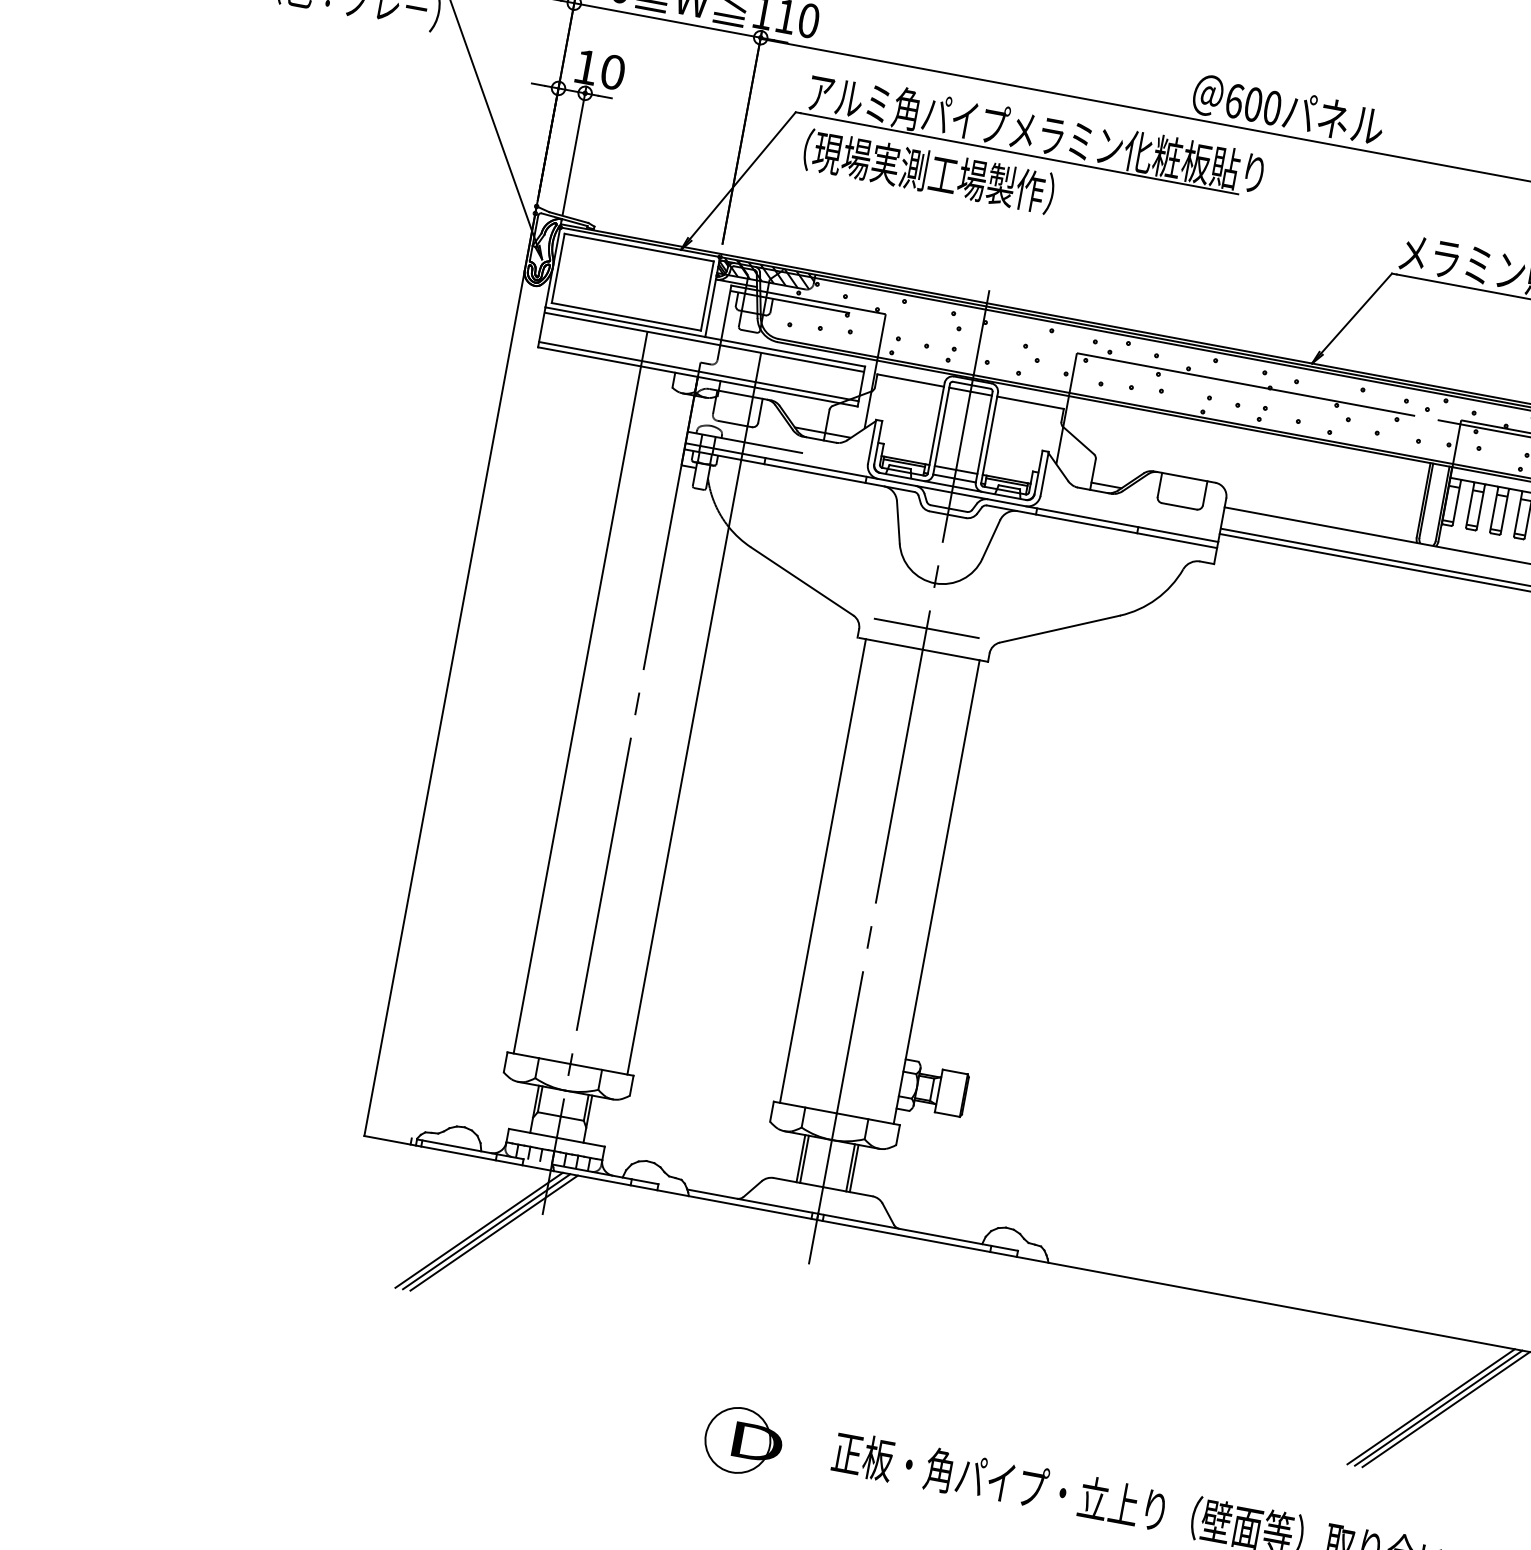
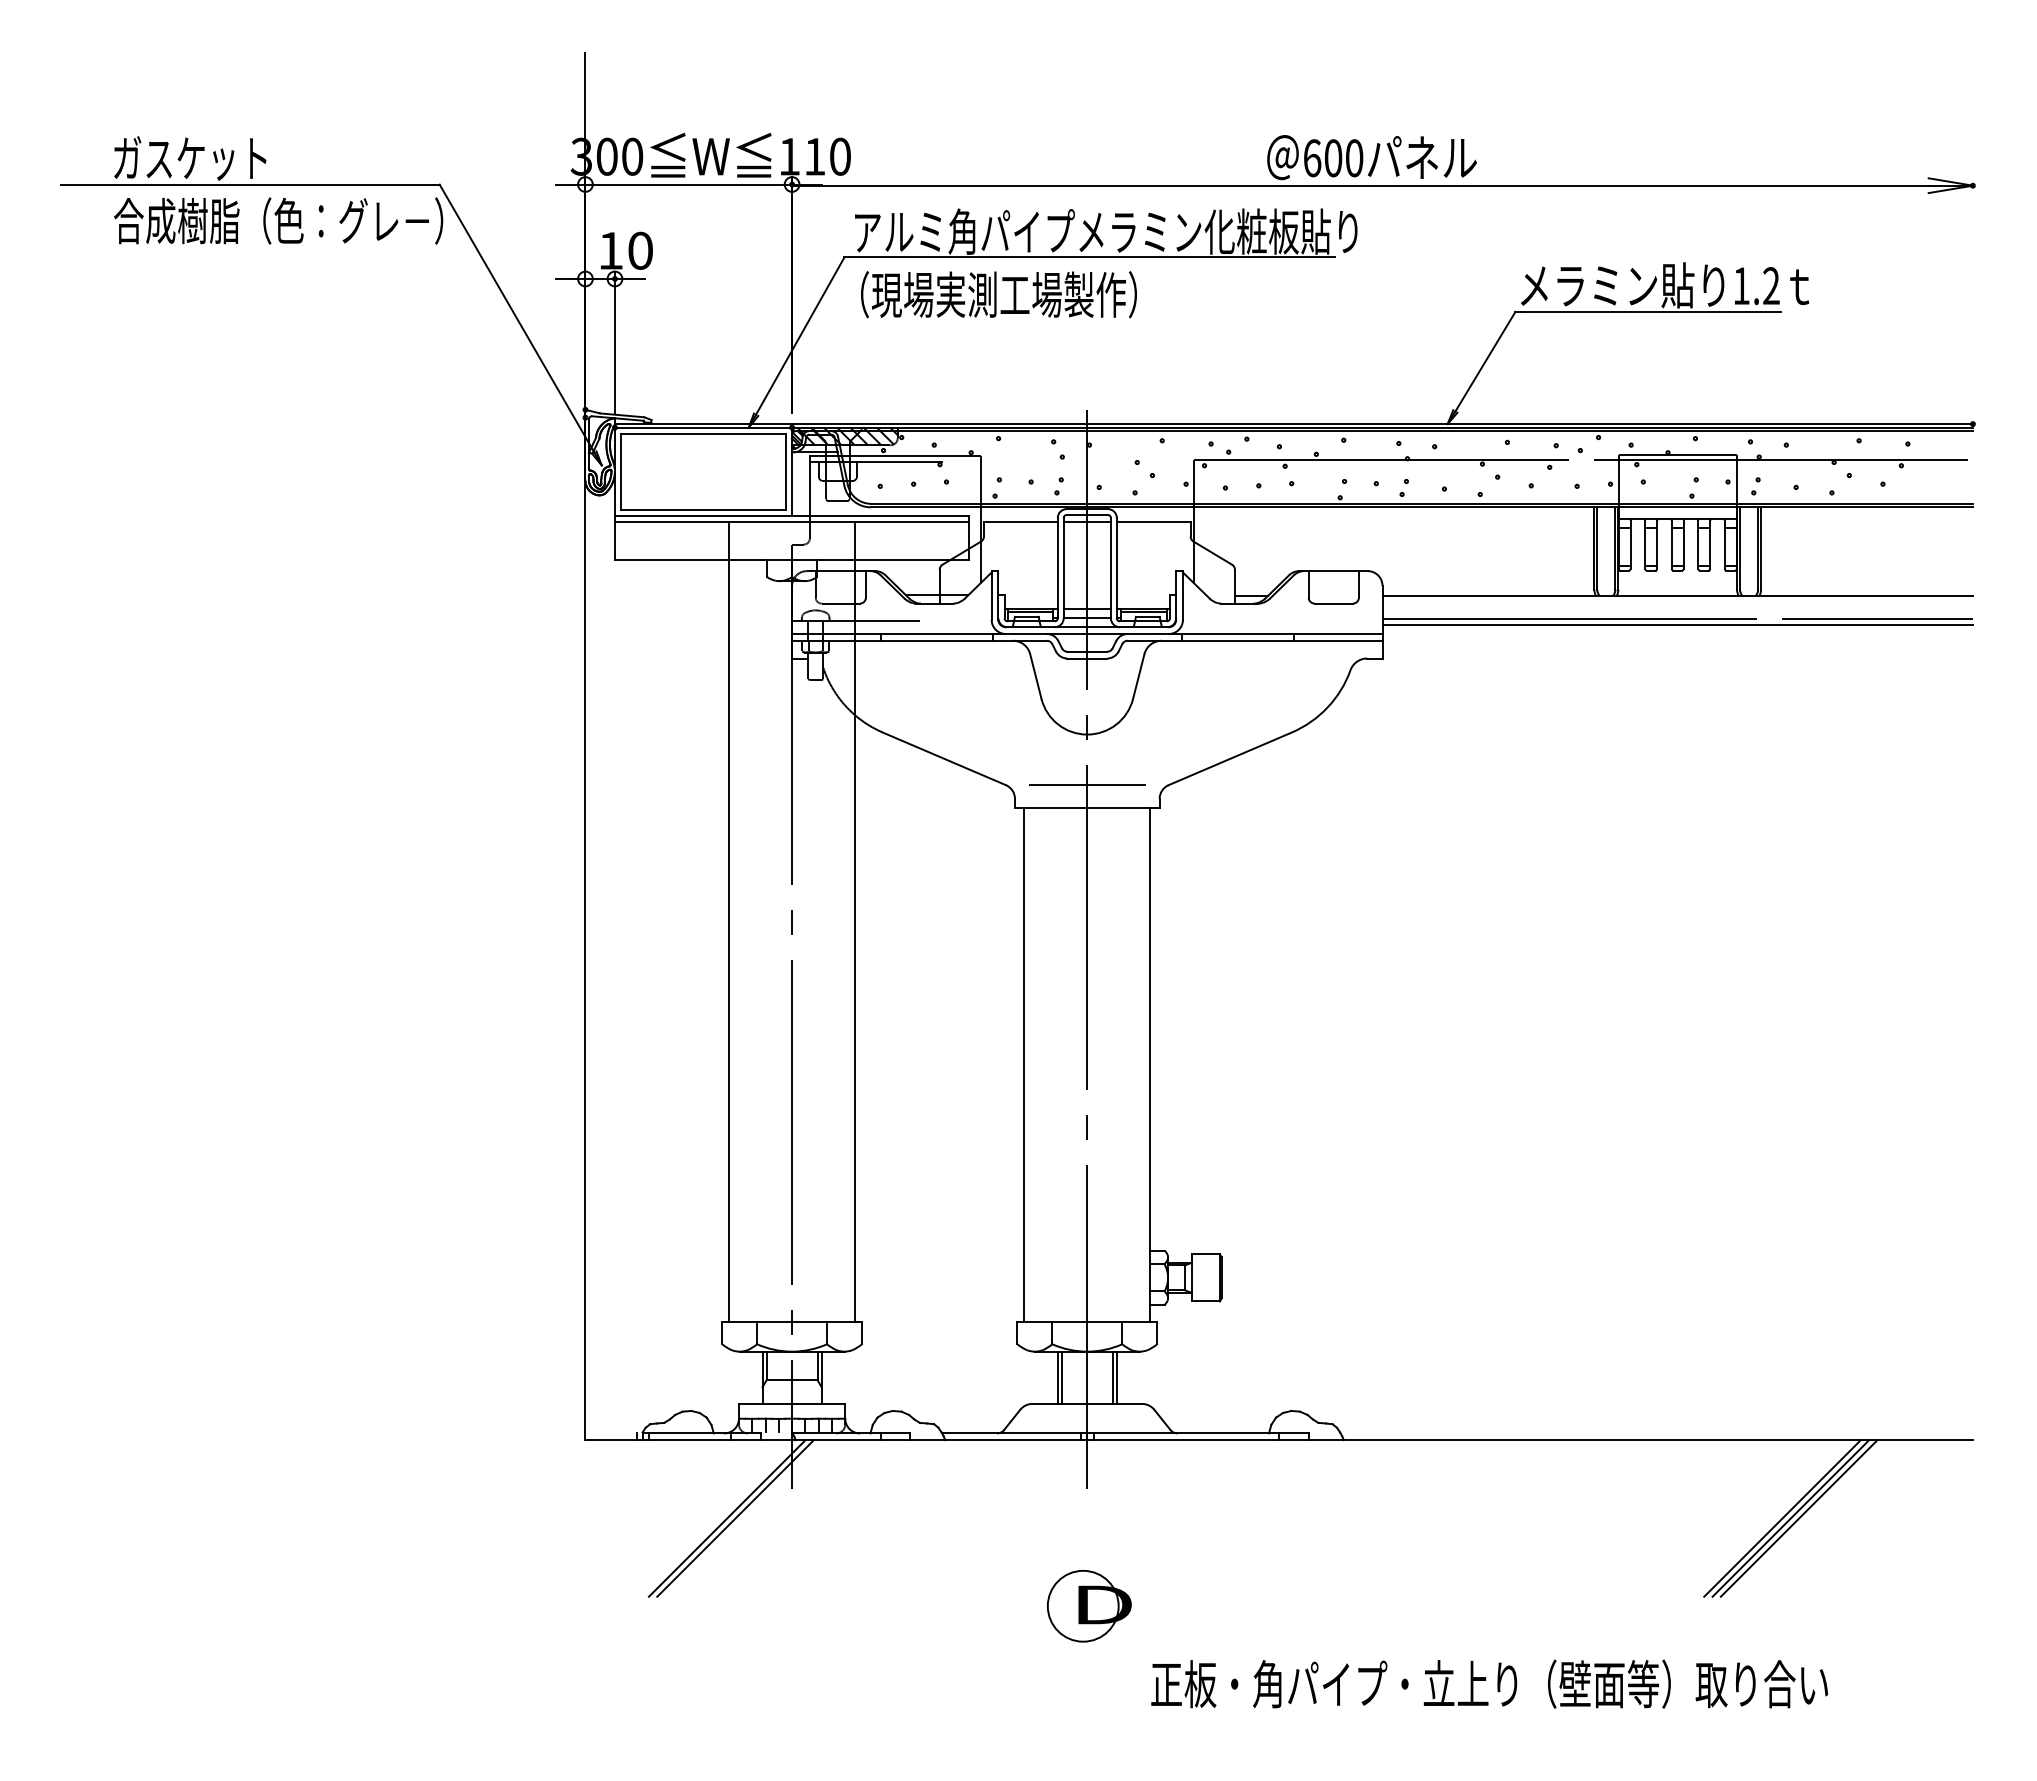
line: (698, 371) -> (791, 554), removed
line: (493, 1233) -> (743, 1518), removed
part: (742, 1441) -> (1088, 1606), moved

